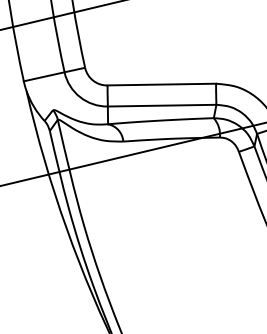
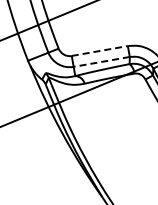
line: (163, 83) -> (100, 50), solid -> dashed
line: (161, 106) -> (101, 62), solid -> dashed

